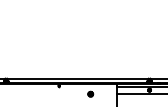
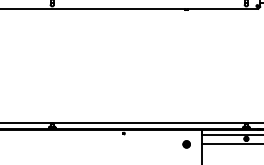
part: (90, 94) -> (186, 144), moved

